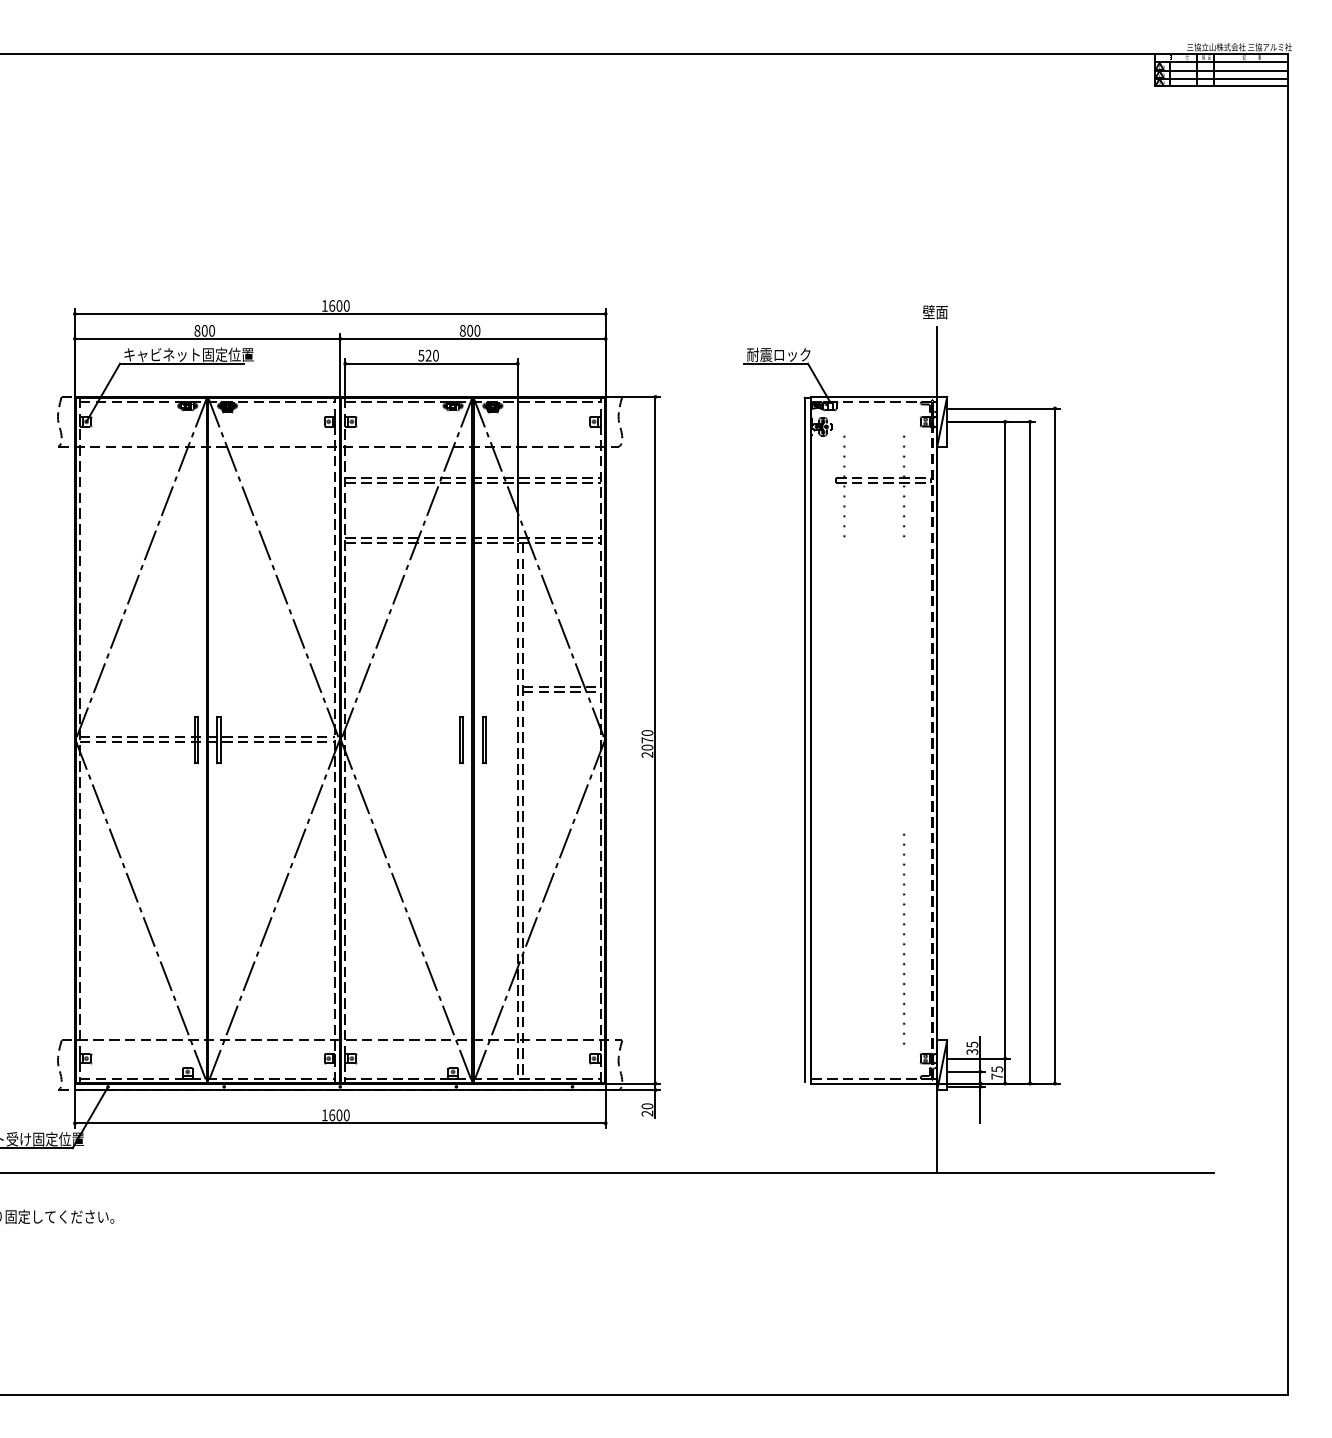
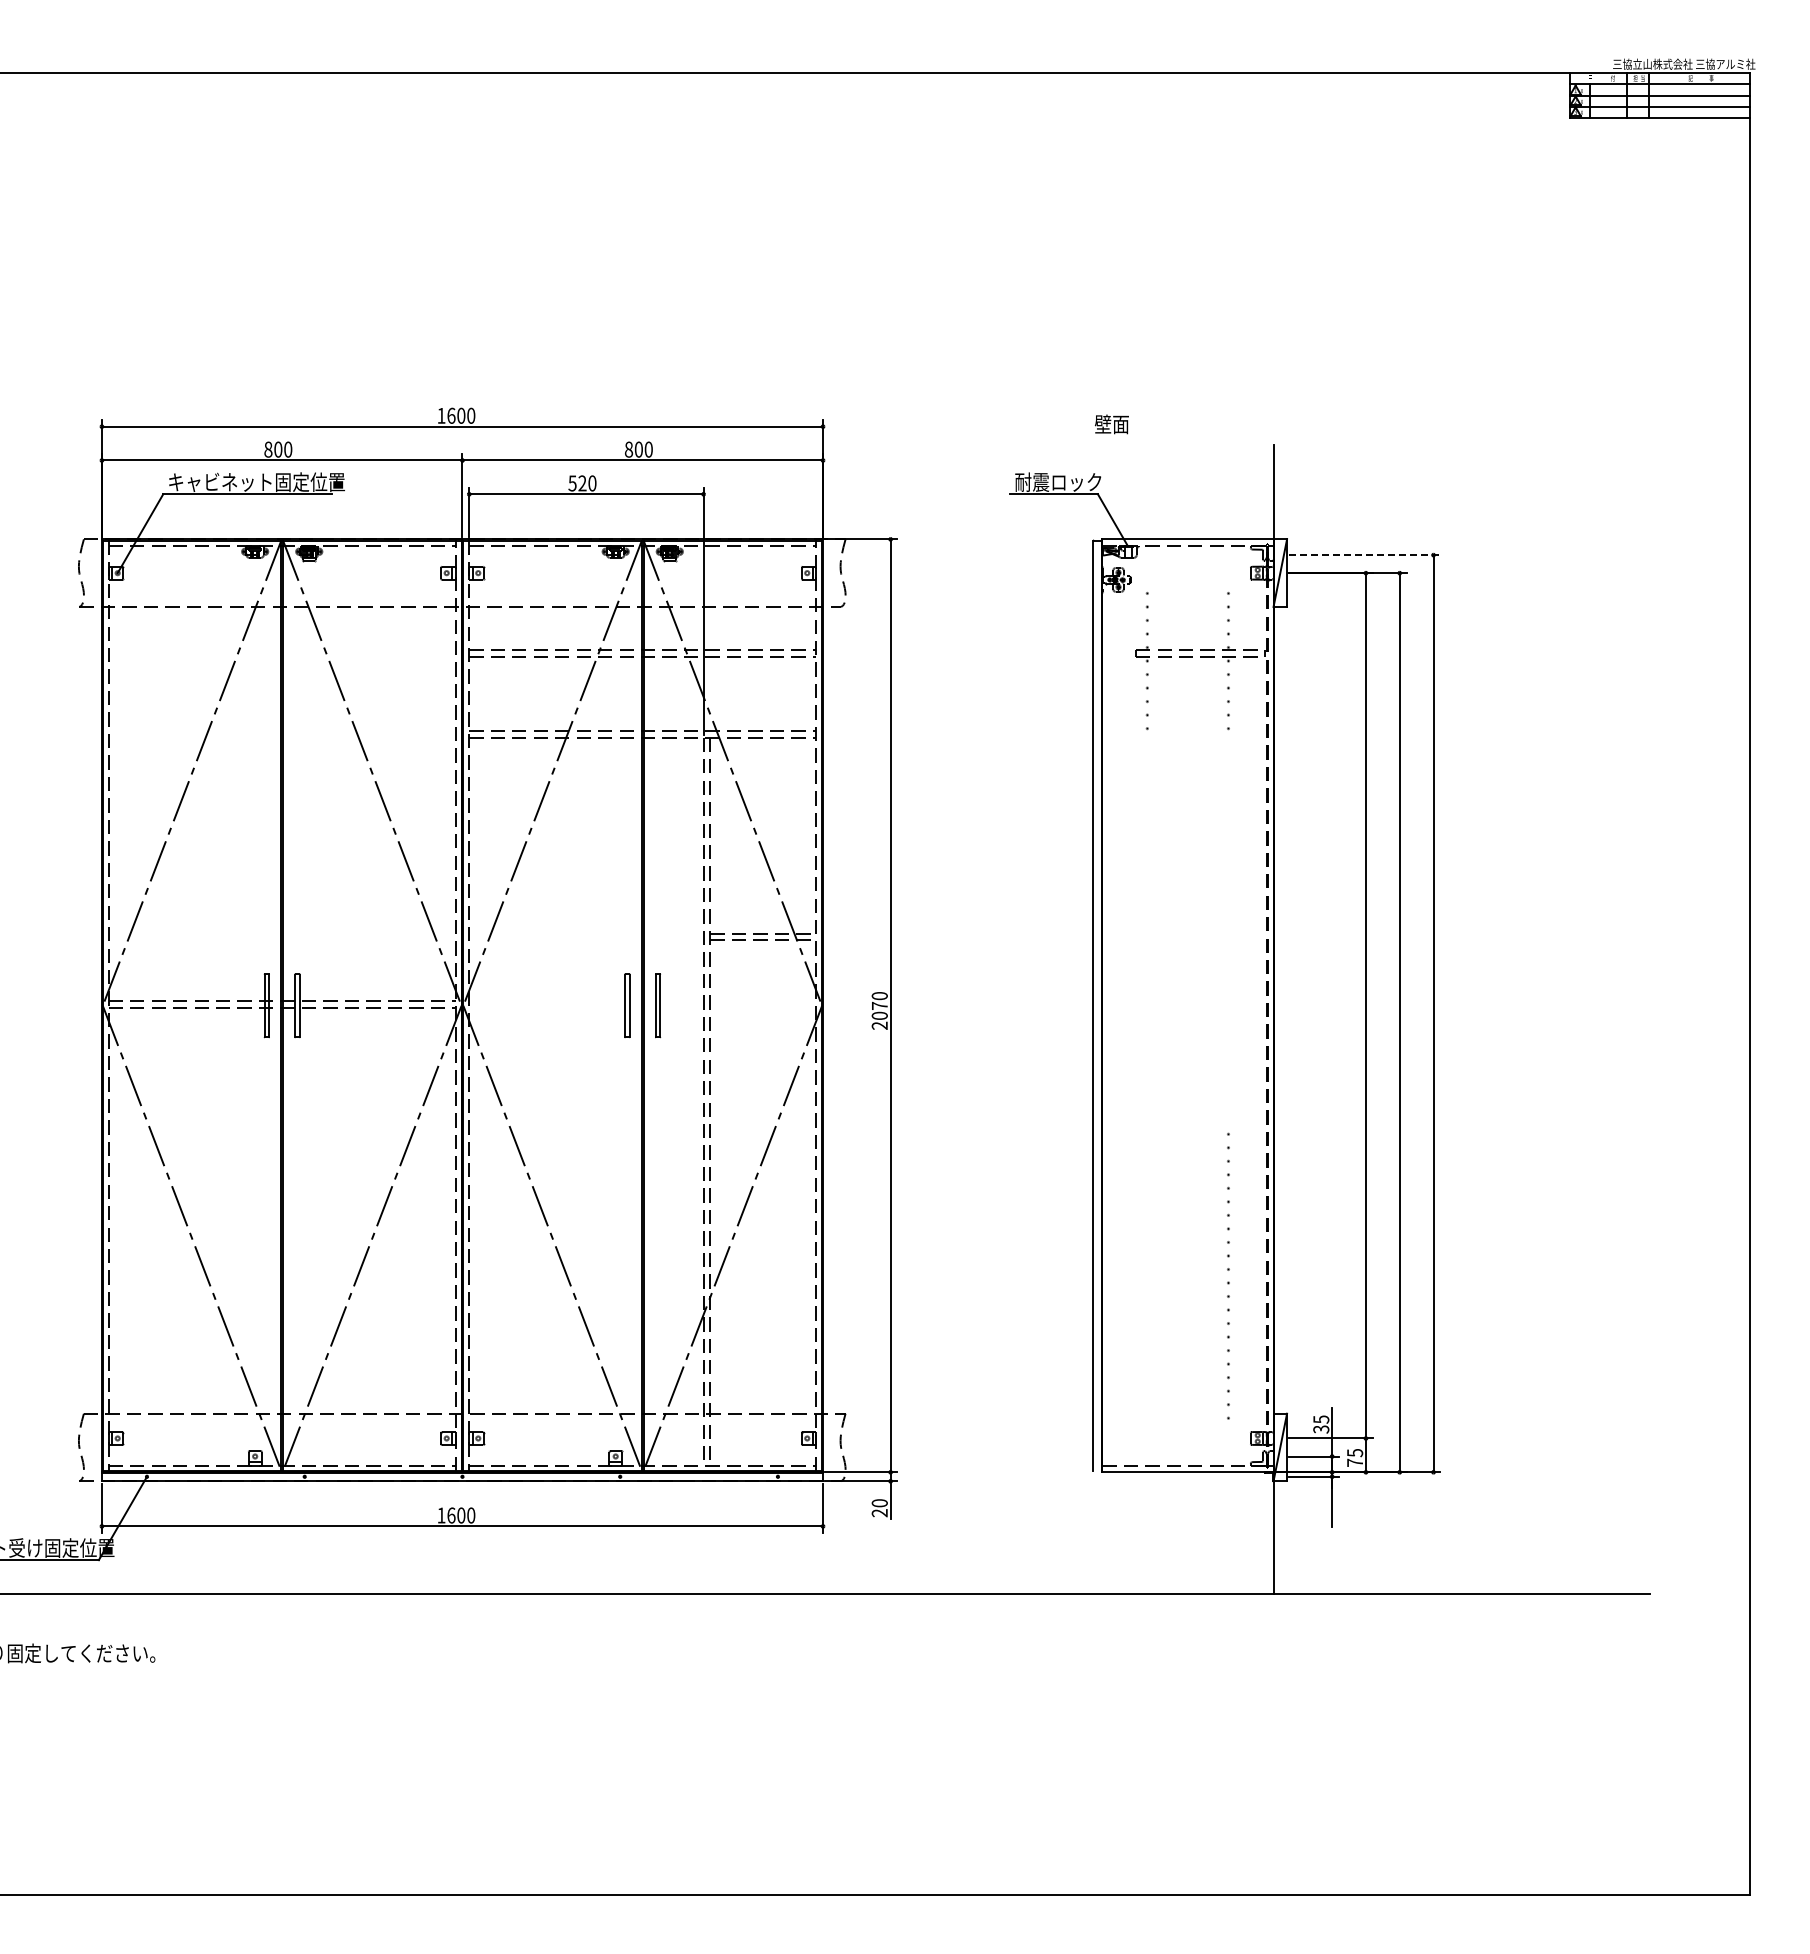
text: (935, 312) -> (1111, 424), moved
line: (1004, 408) -> (1365, 555), solid -> dashed

